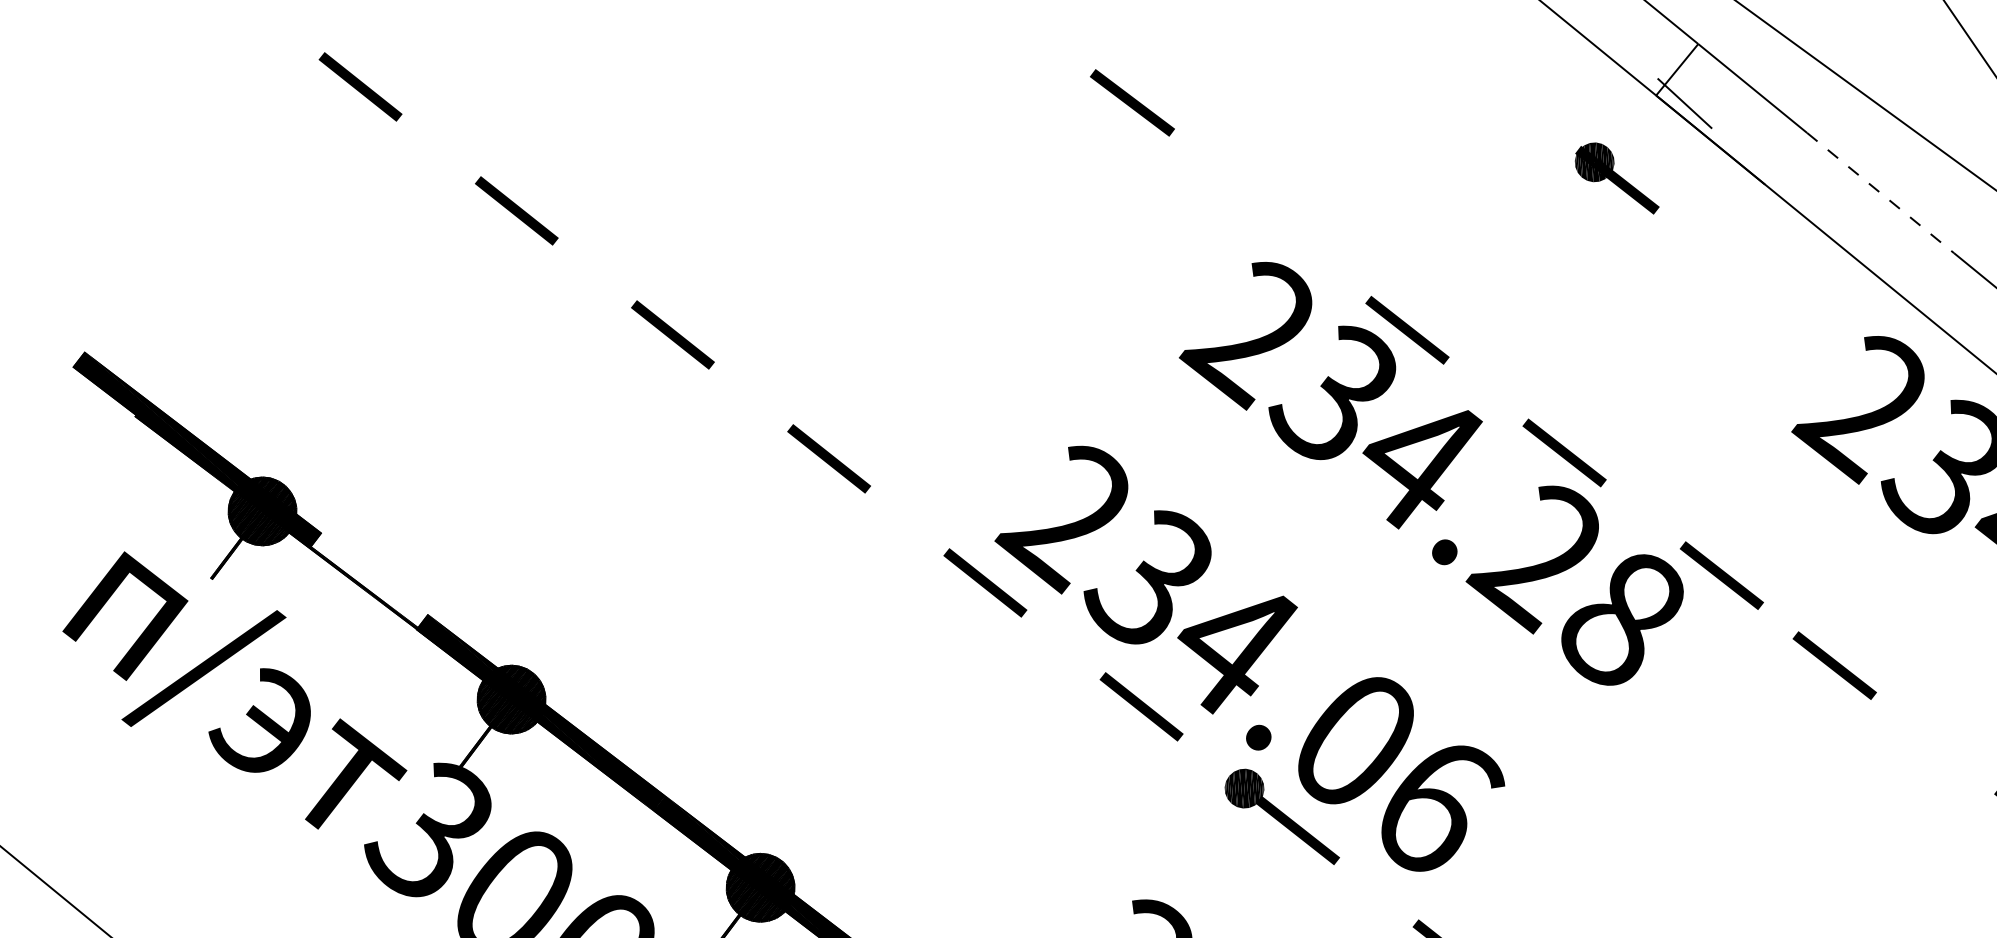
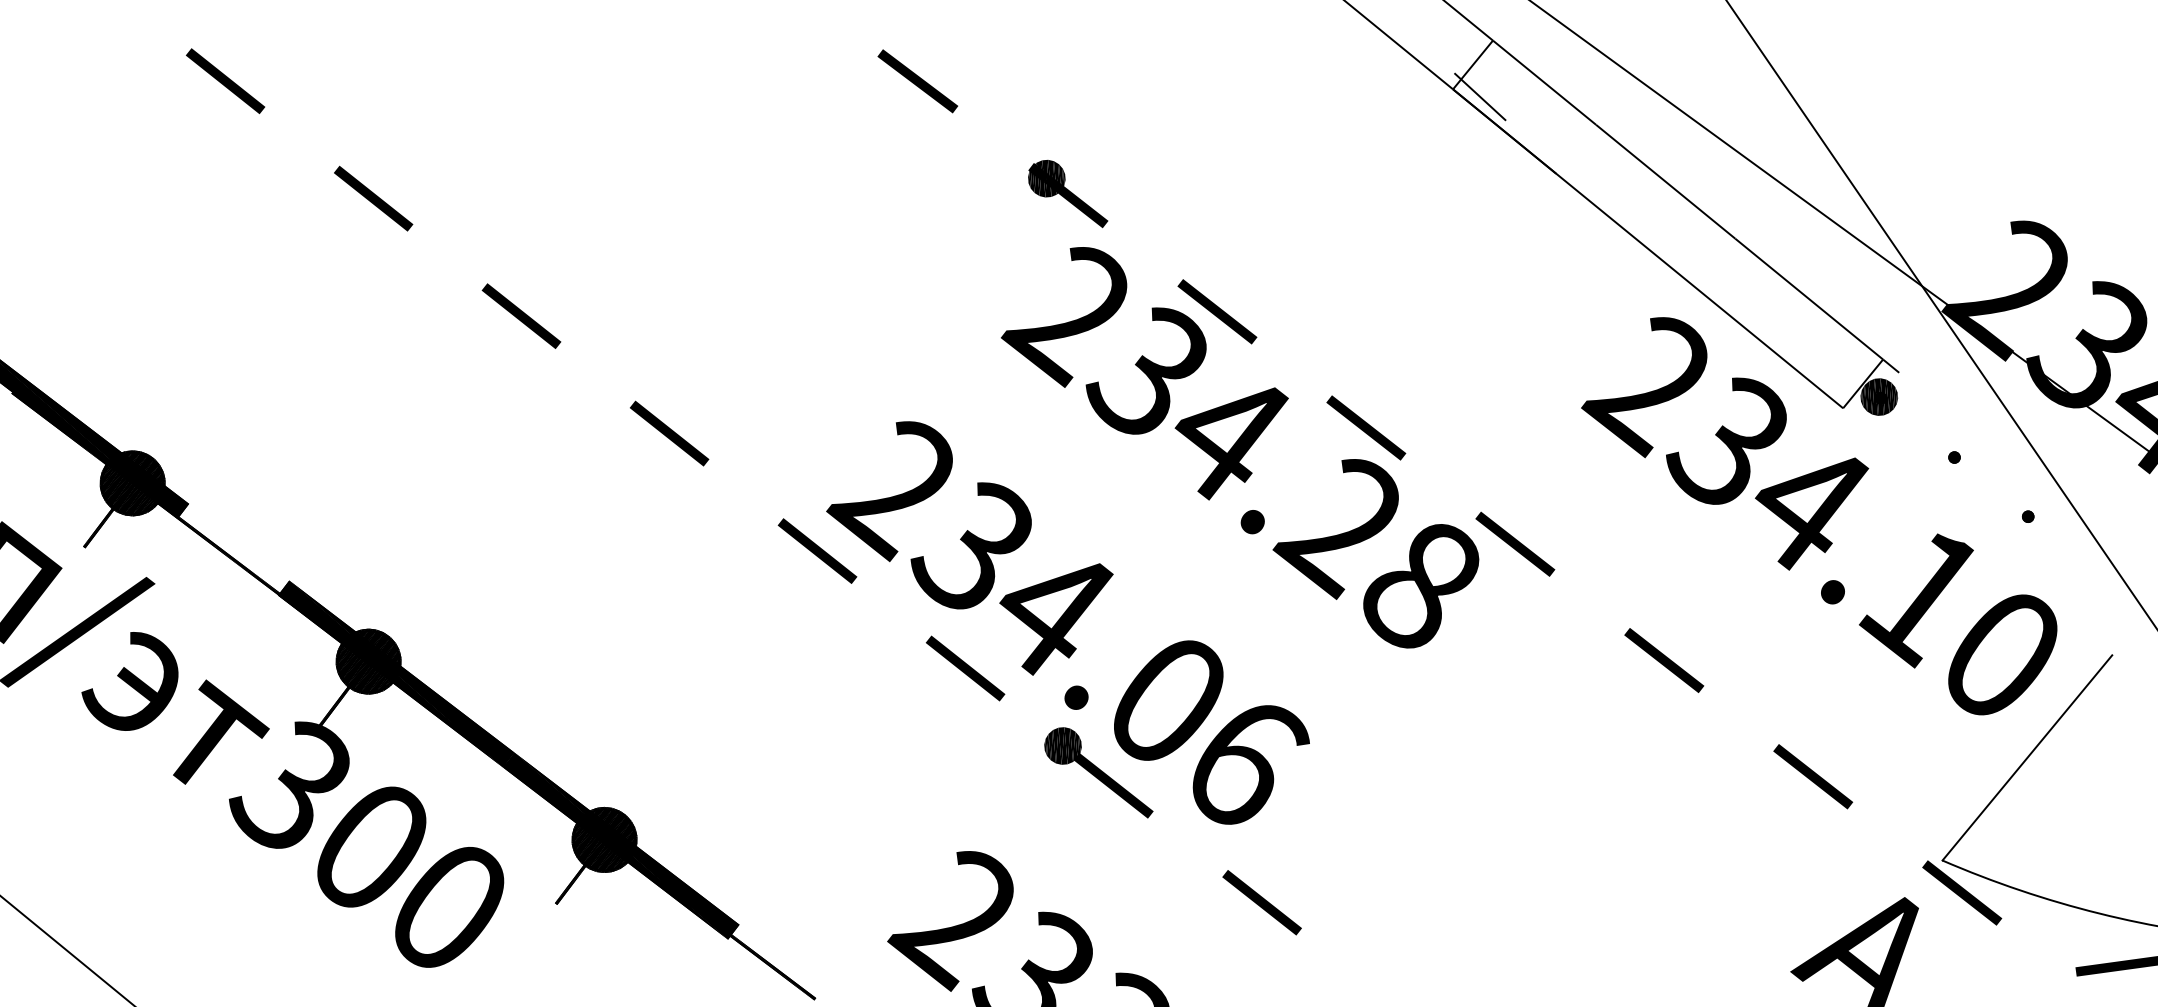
line: (1132, 103) -> (917, 81), moved
part: (1617, 178) -> (1068, 193), moved
line: (1880, 192) -> (1665, 181), dashed -> solid
line: (1835, 665) -> (1664, 660), moved

